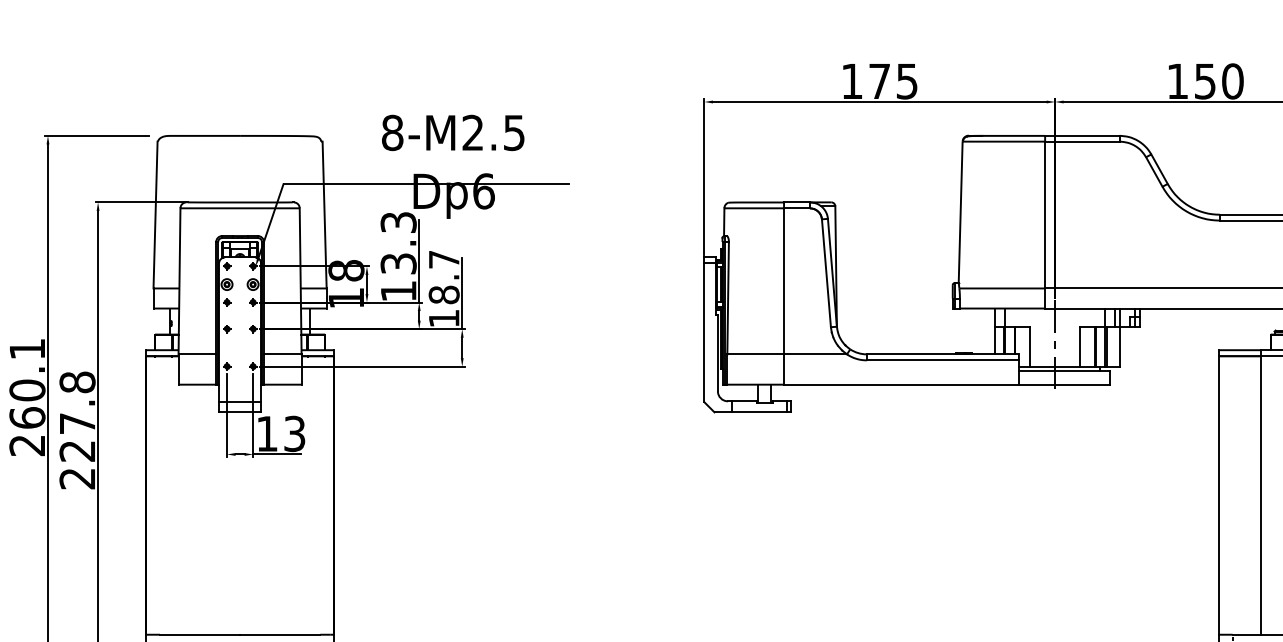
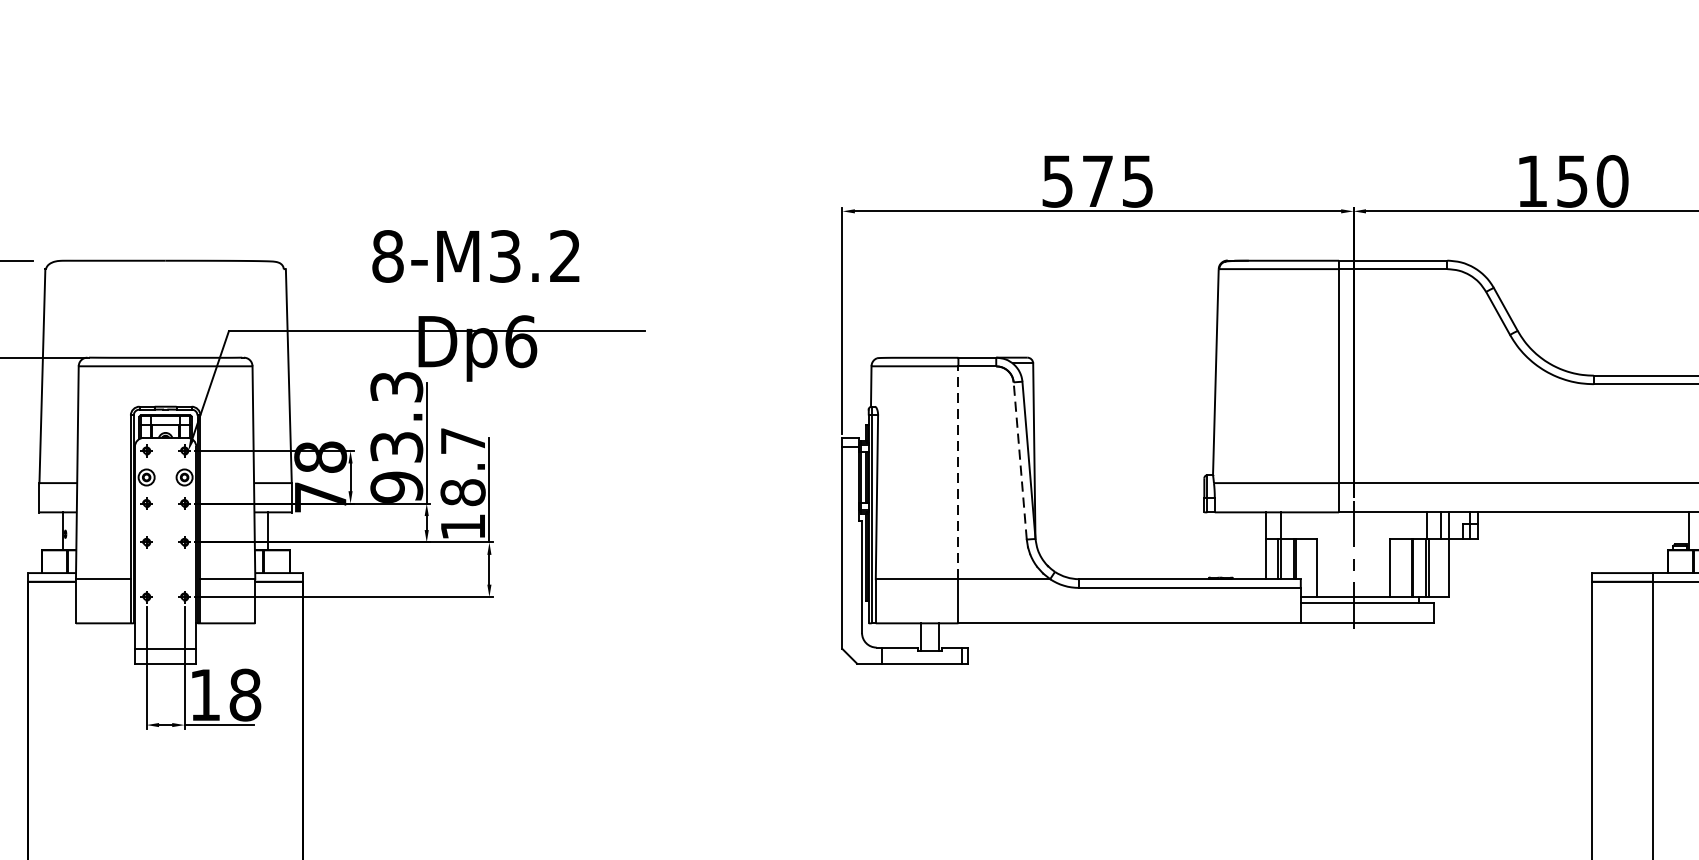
text: (851, 81) -> (1056, 181), 175 -> 575
text: (493, 132) -> (534, 255), 8-M2.5 -> 8-M3.2
line: (826, 272) -> (1020, 459), solid -> dashed
line: (784, 280) -> (959, 471), solid -> dashed
text: (398, 290) -> (396, 486), 13.3 -> 93.3
text: (346, 298) -> (320, 497), 18 -> 78
text: (294, 433) -> (244, 694), 13 -> 18

